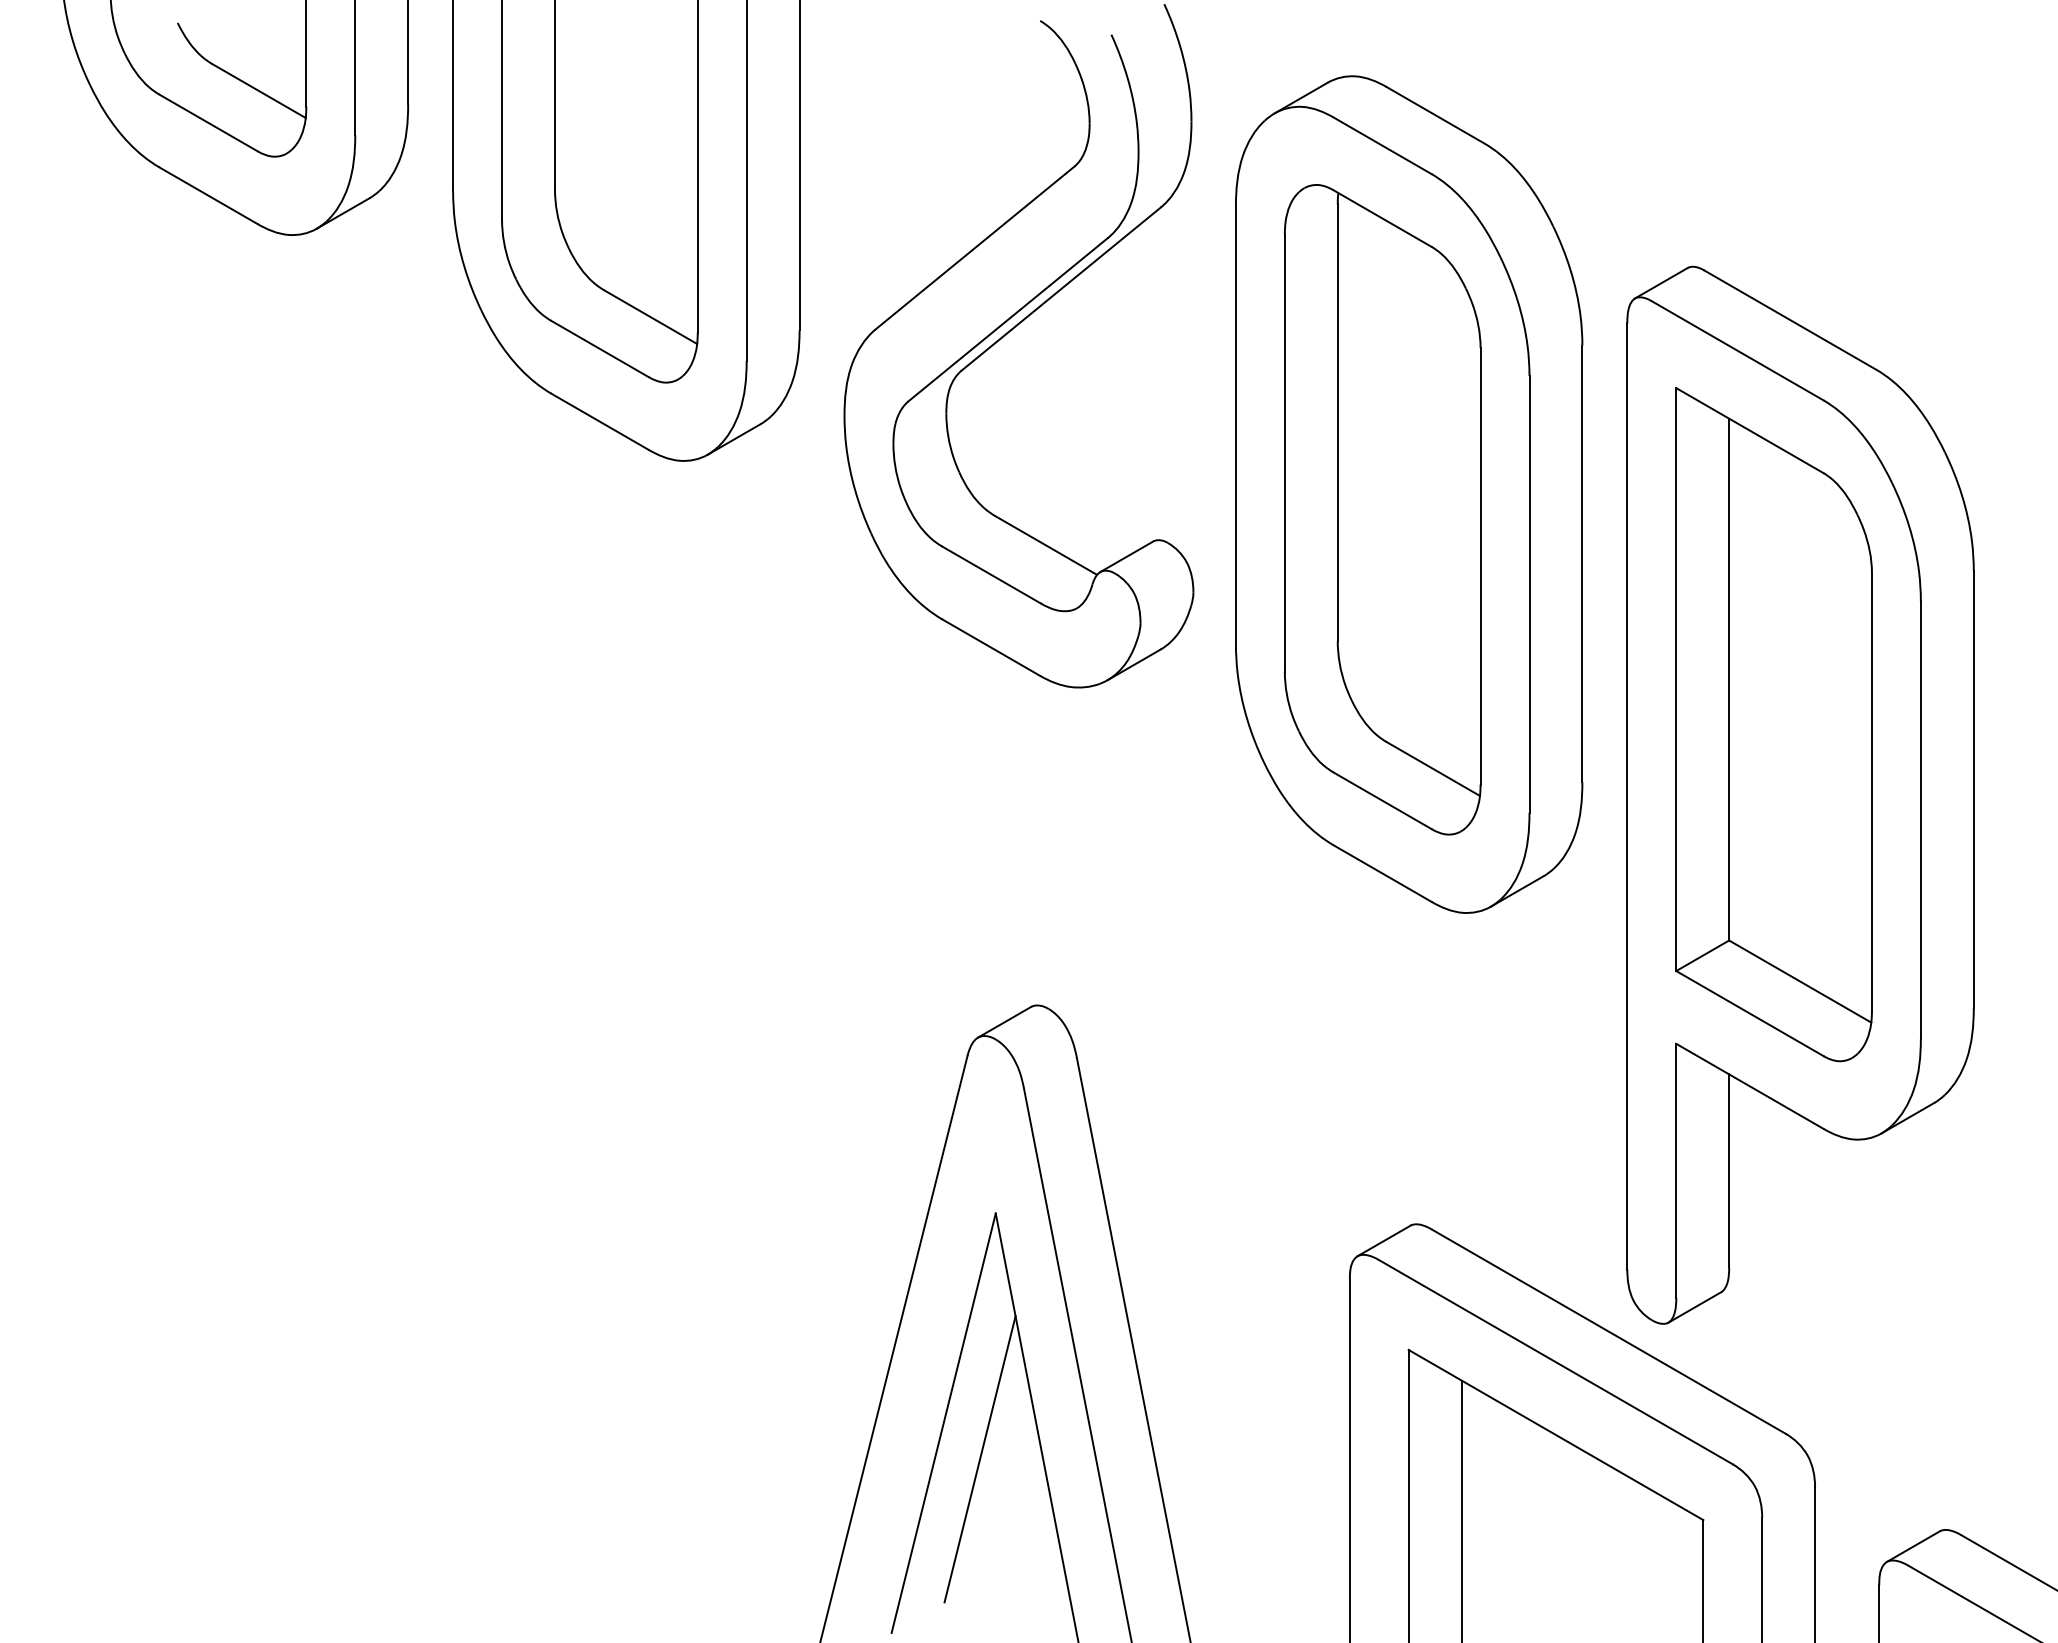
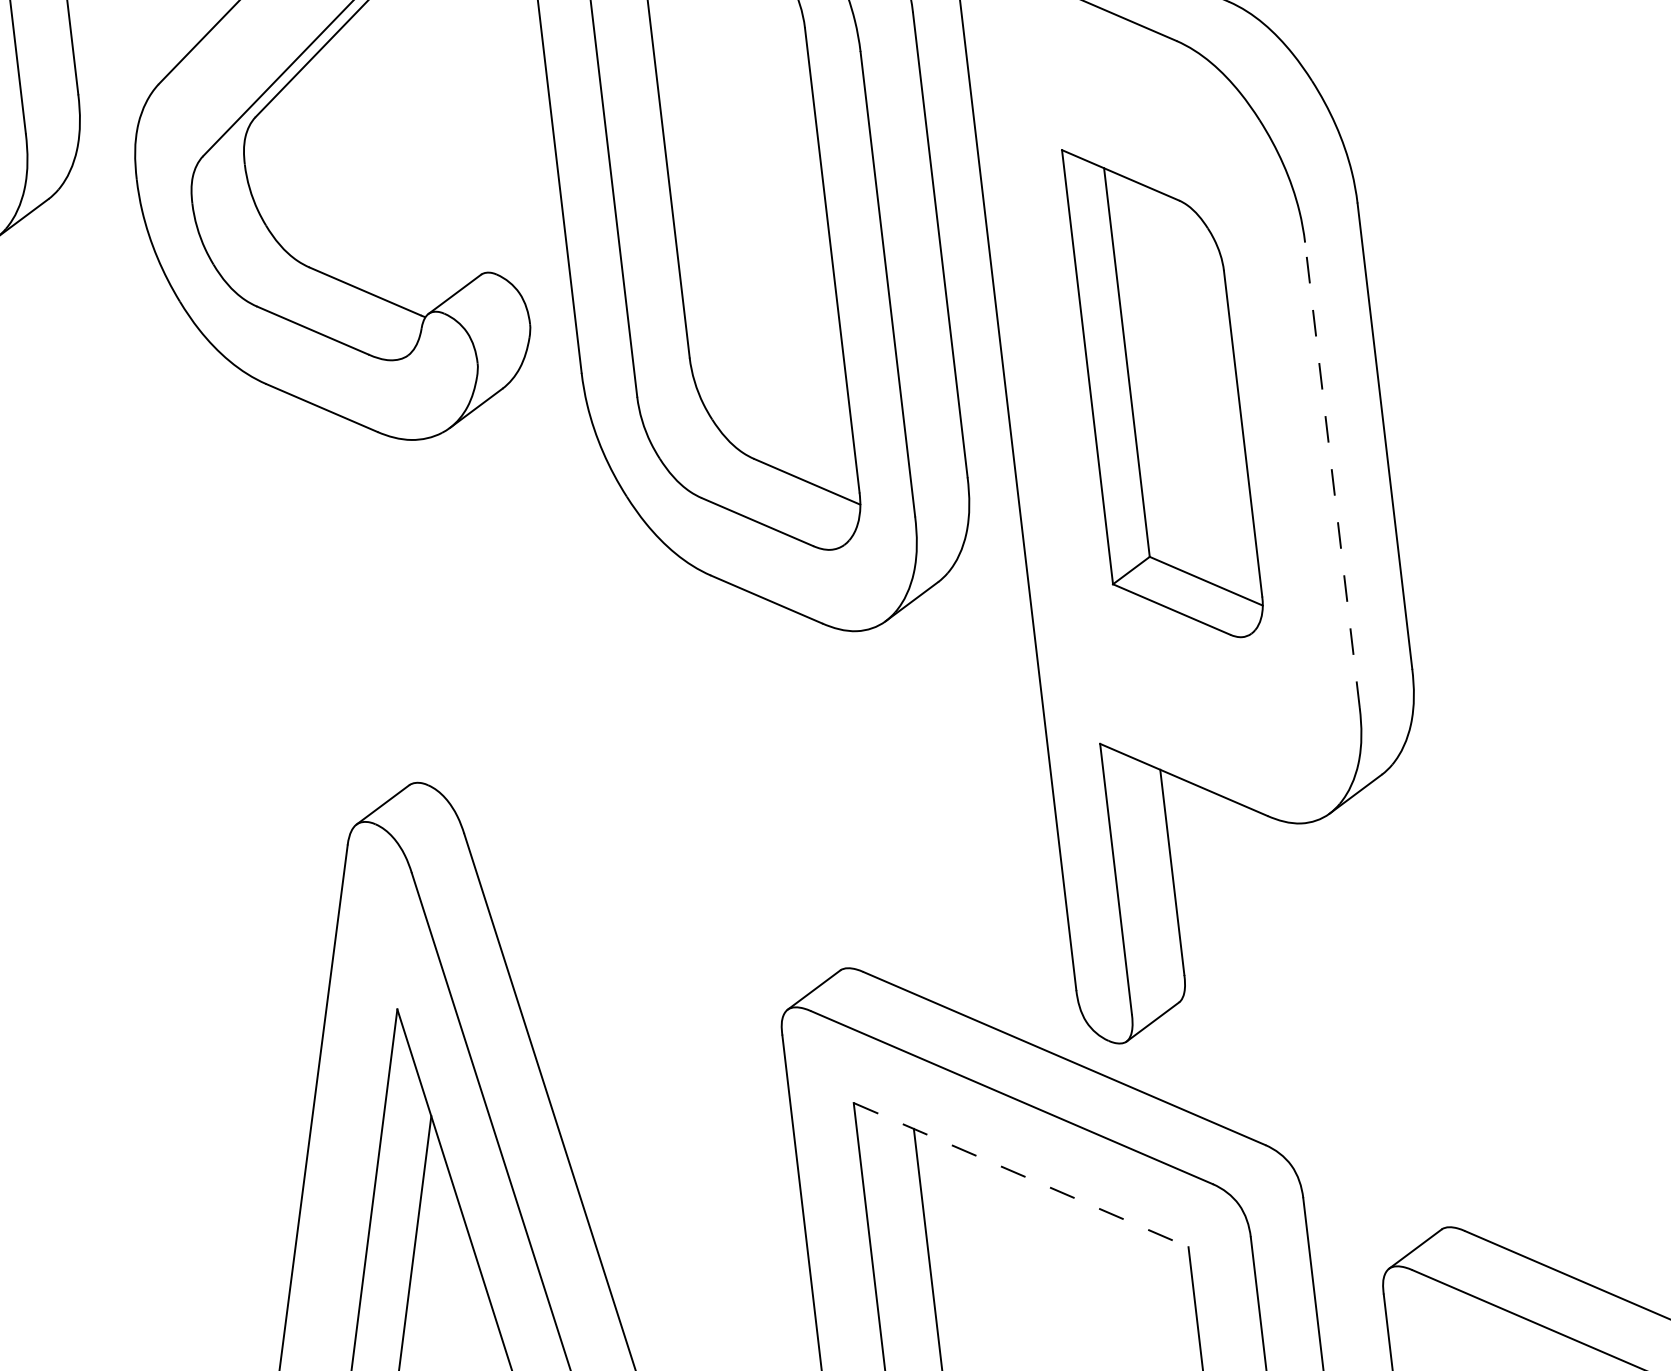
part: (1773, 724) -> (1163, 392), size x0.7
line: (1920, 820) -> (1332, 475), solid -> dashed
line: (1556, 1435) -> (1021, 1175), solid -> dashed

